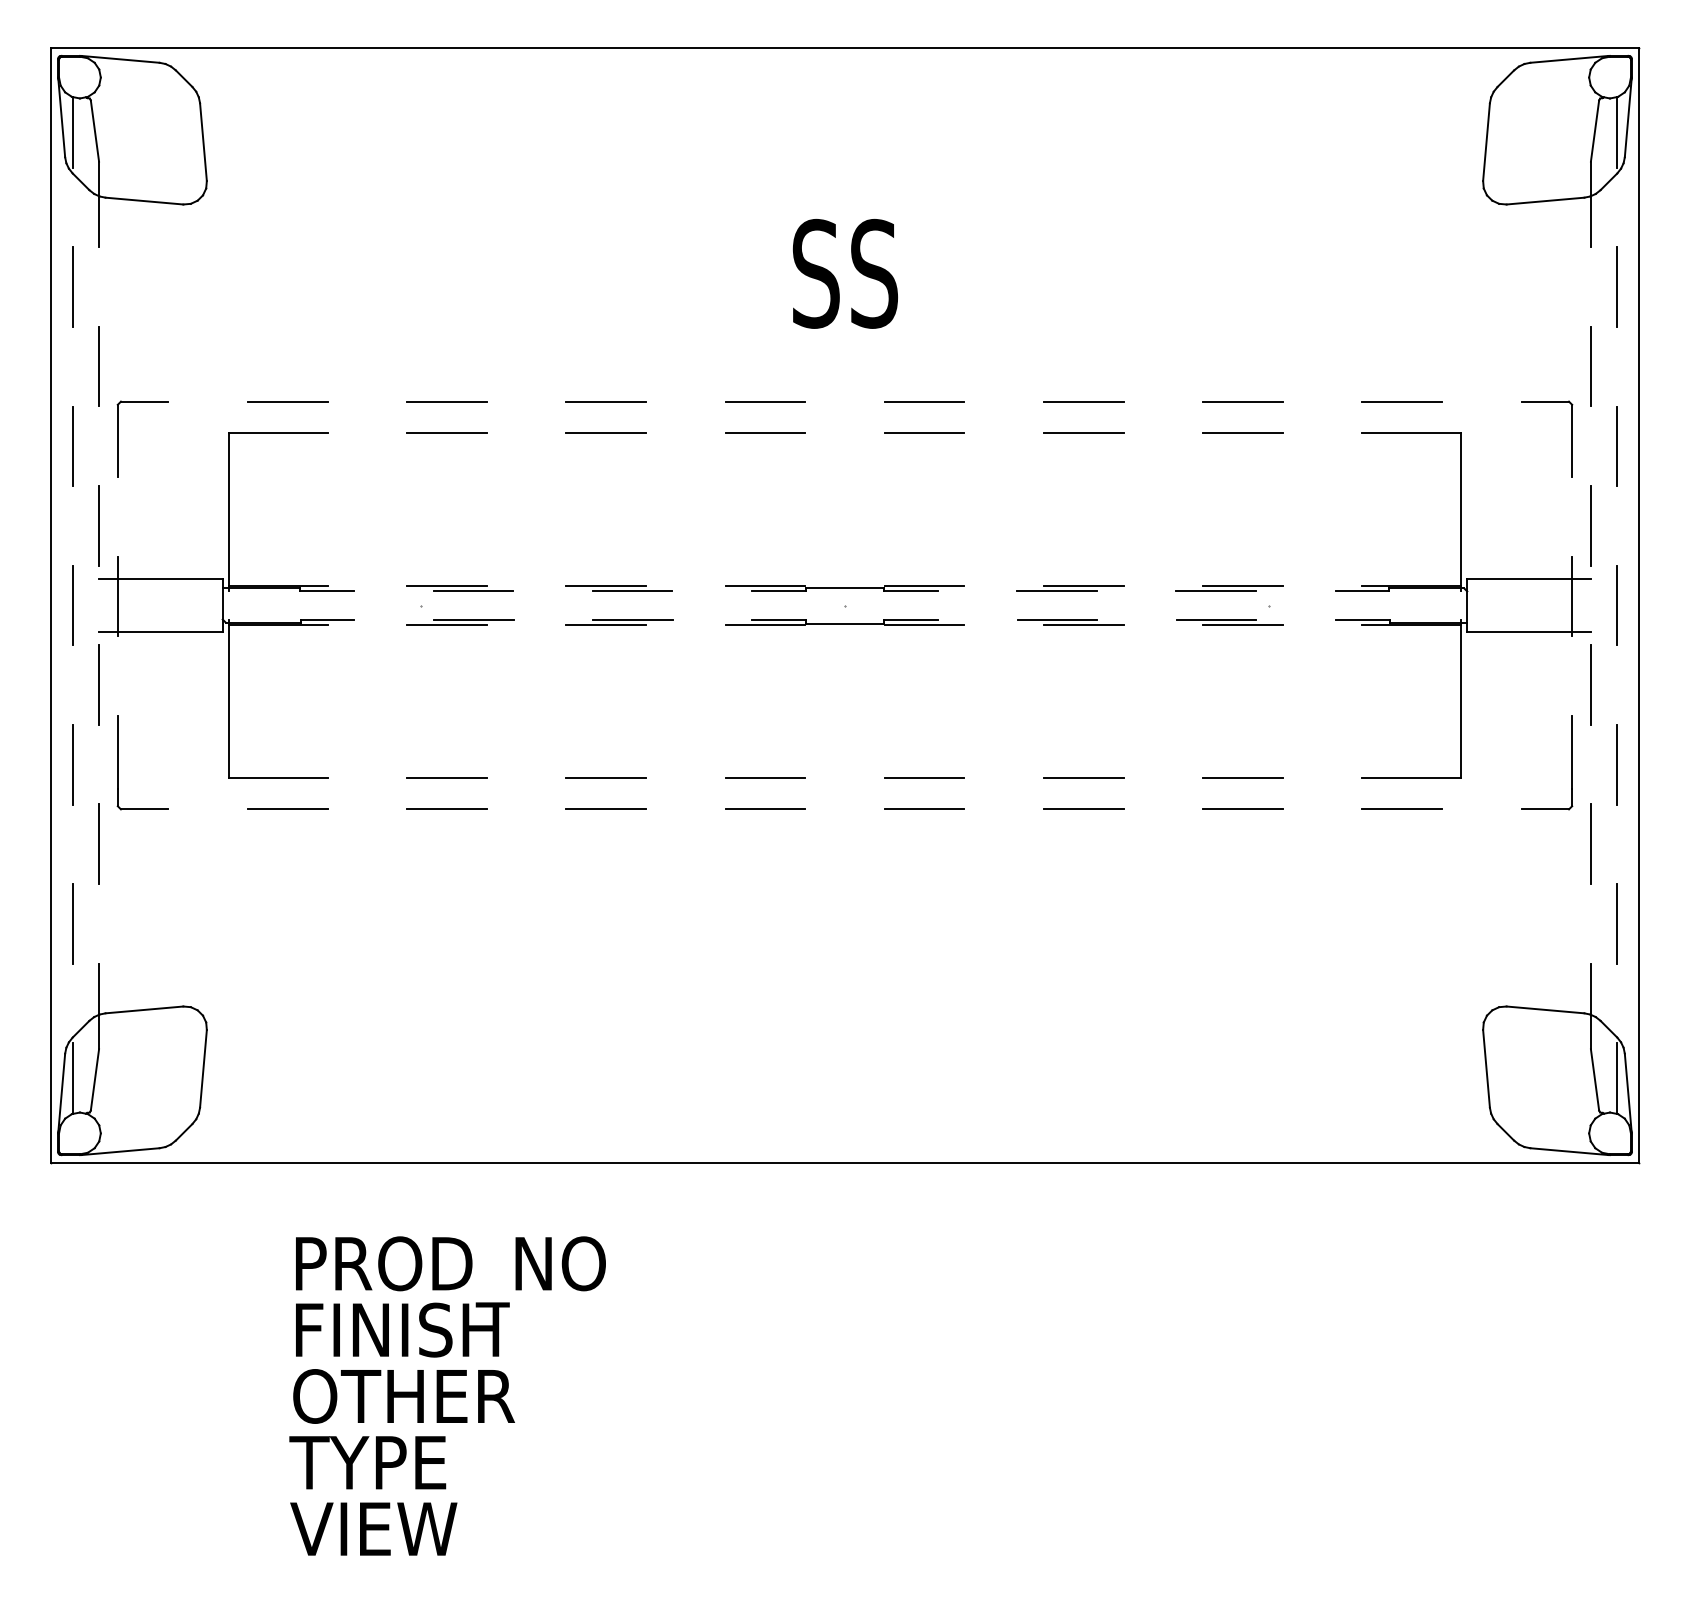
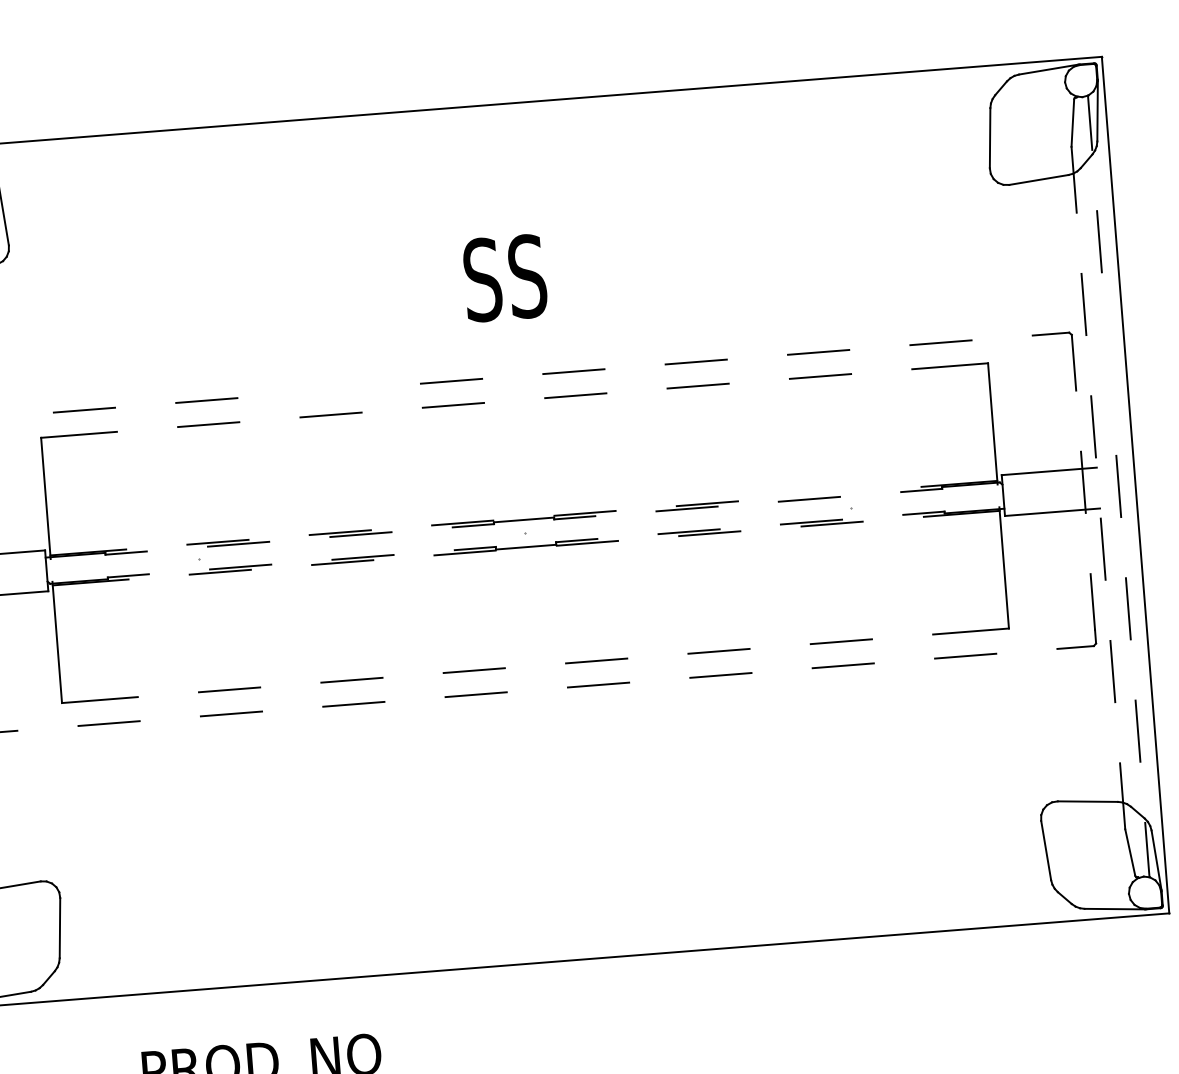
line: (605, 401) -> (328, 390), removed
line: (1617, 446) -> (1109, 364), removed
line: (1242, 586) -> (829, 494), removed

